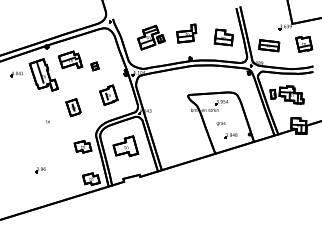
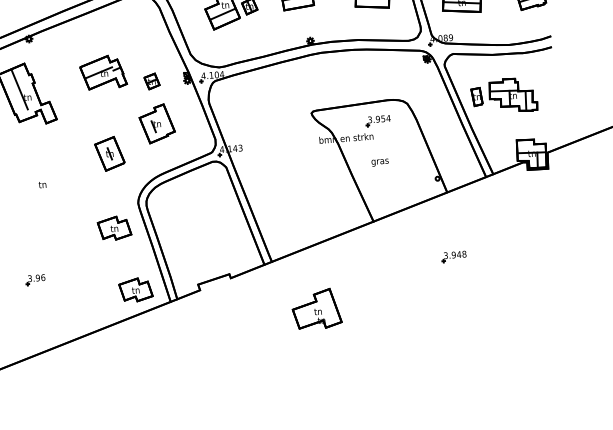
part: (78, 60) -> (118, 72), moved
part: (73, 107) -> (109, 153), moved
part: (230, 135) -> (453, 255), moved
part: (125, 146) -> (316, 309), moved

